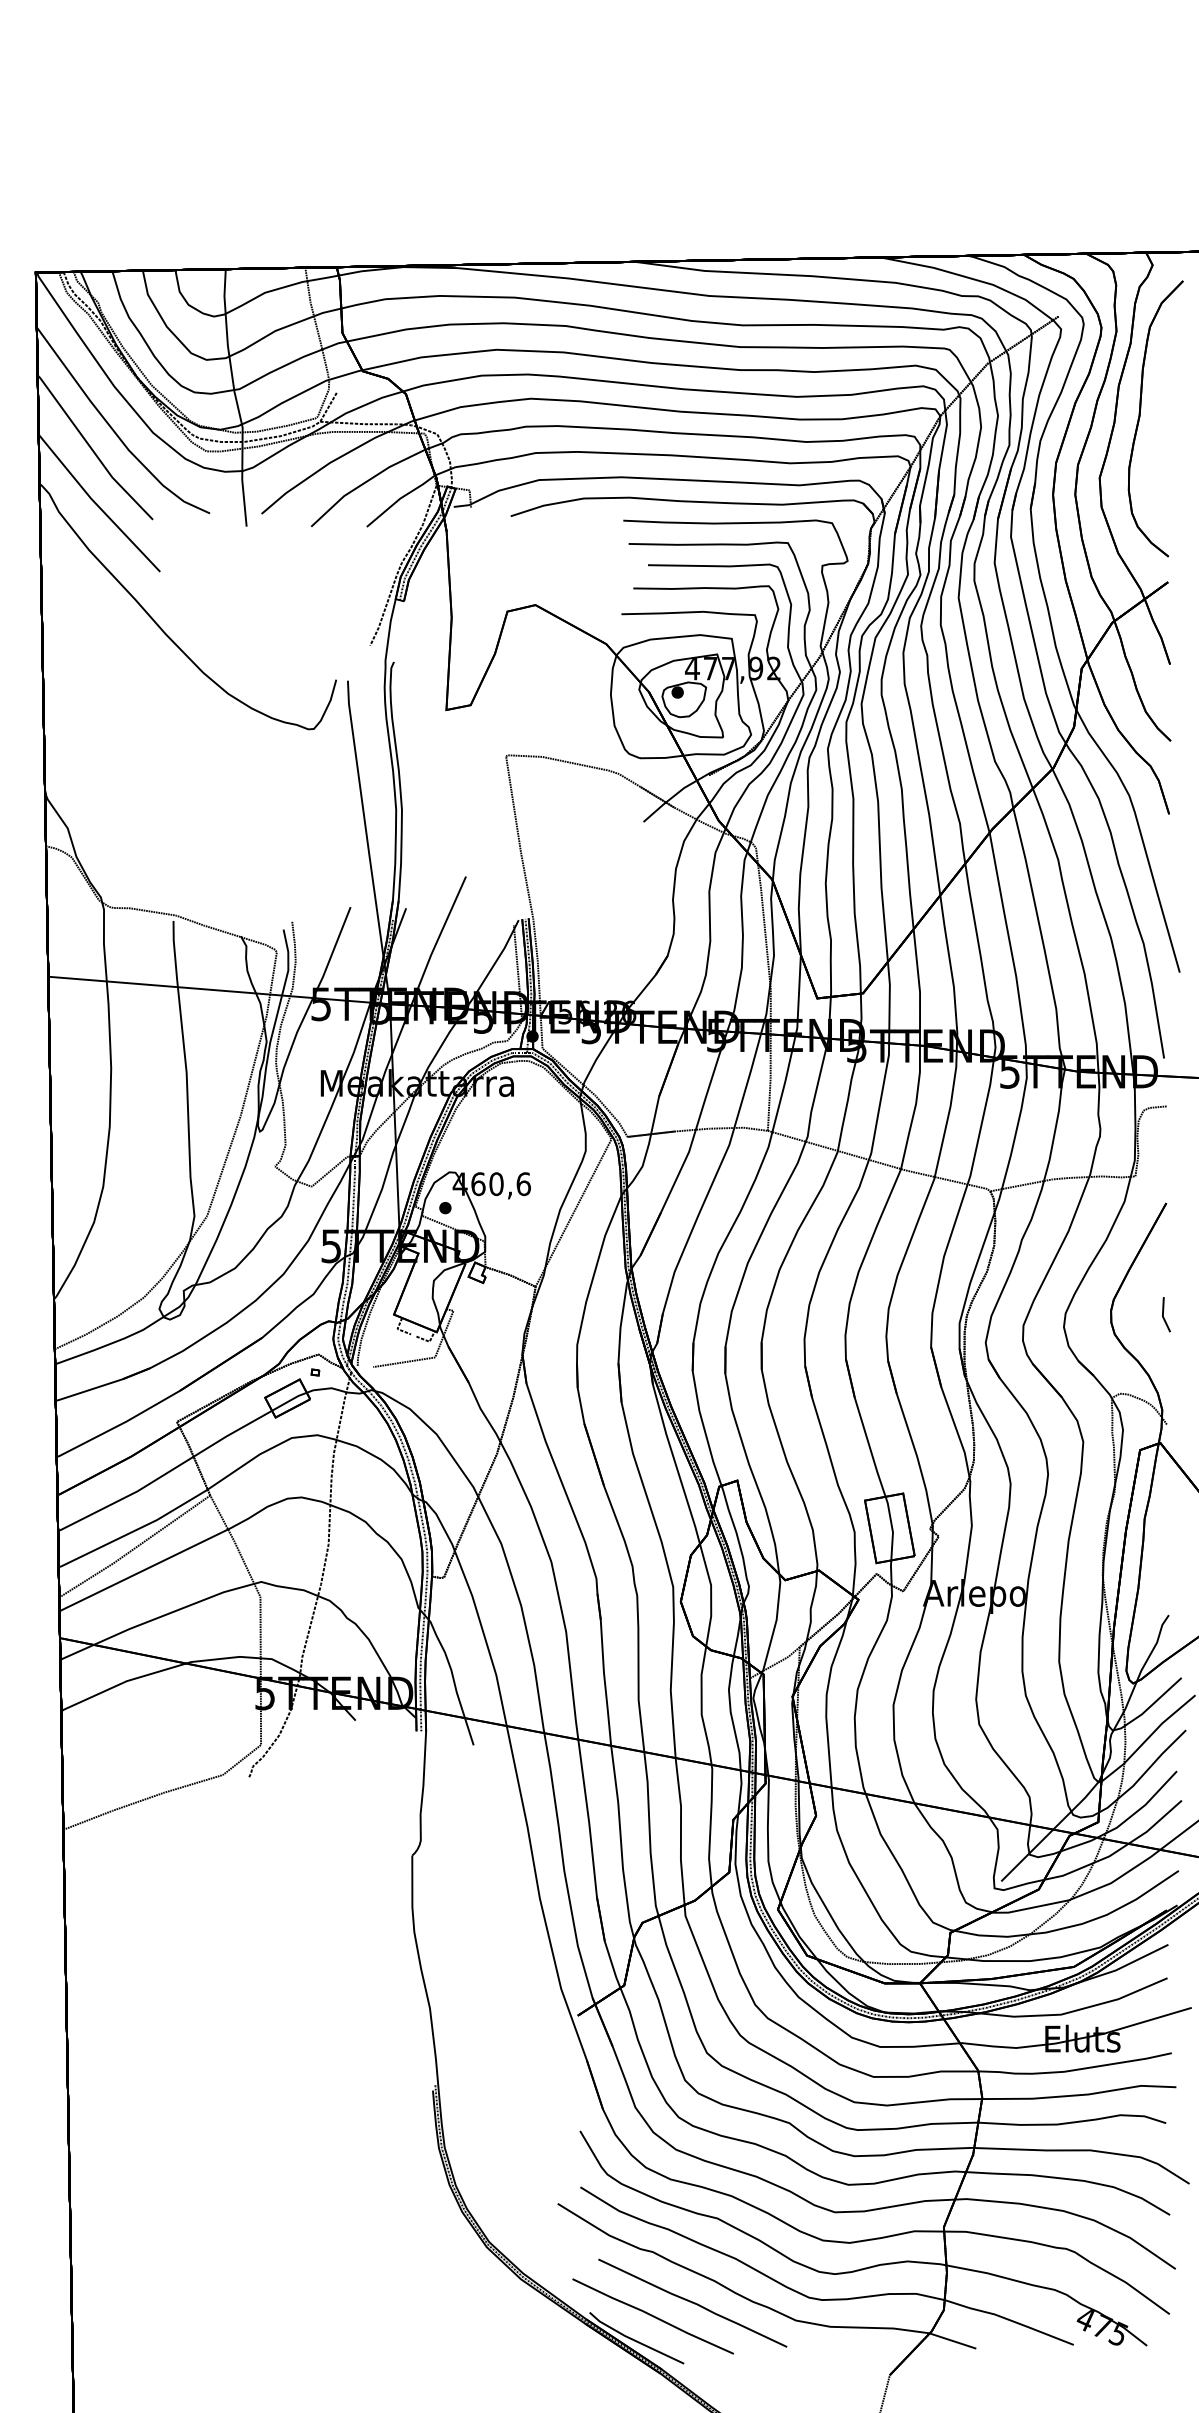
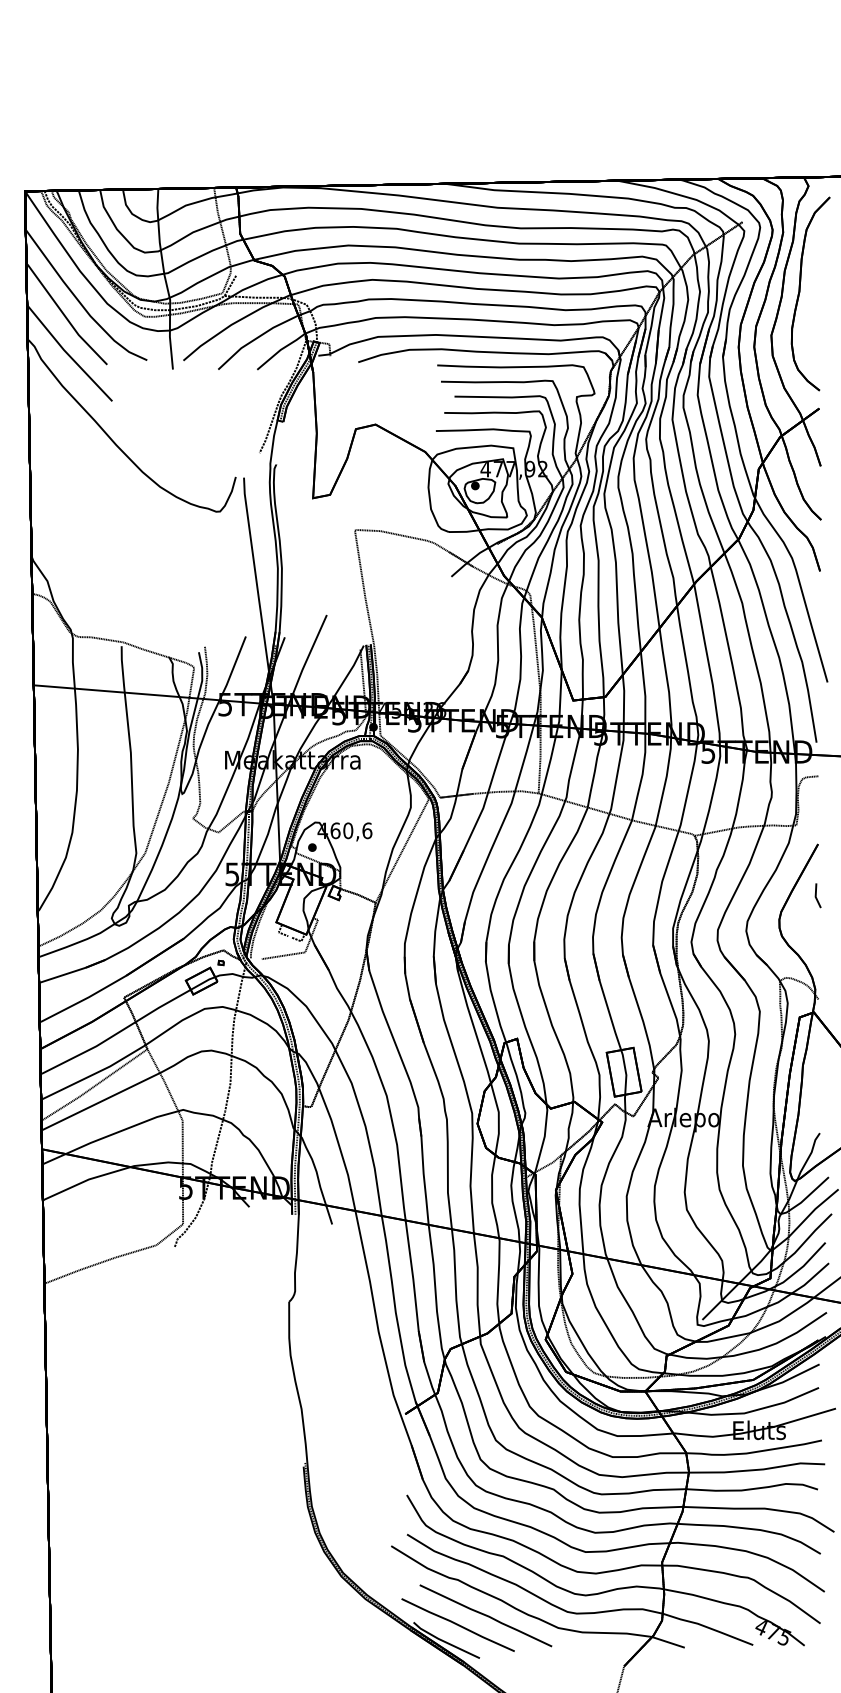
line: (1163, 1314) -> (816, 895), moved

